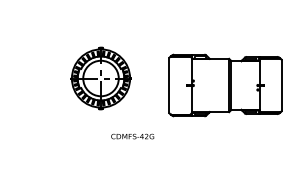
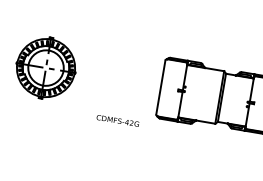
part: (100, 78) -> (45, 67), moved
text: (132, 136) -> (117, 120), moved

